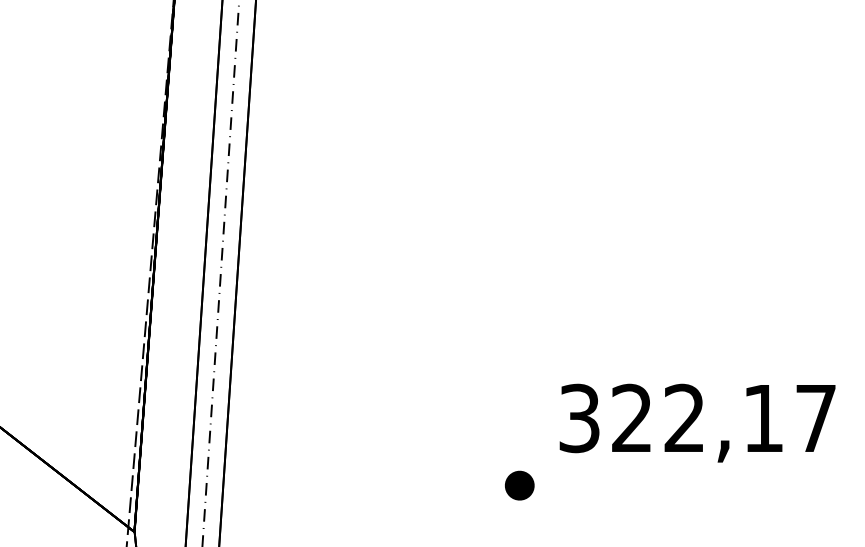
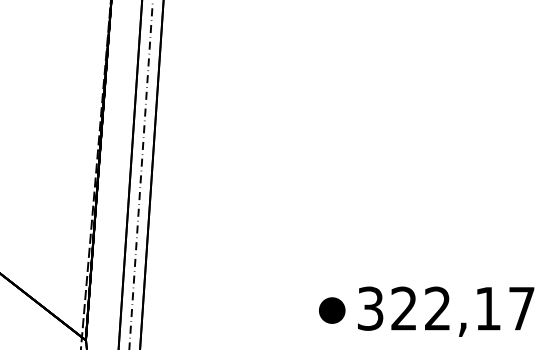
text: (698, 422) -> (446, 311), moved
part: (520, 485) -> (332, 310), size x1.4

